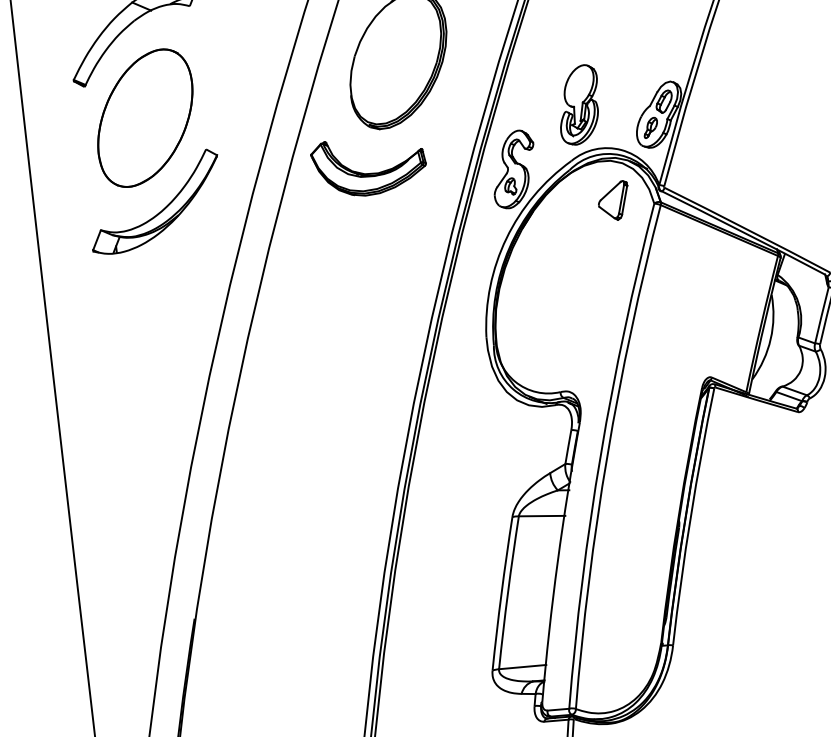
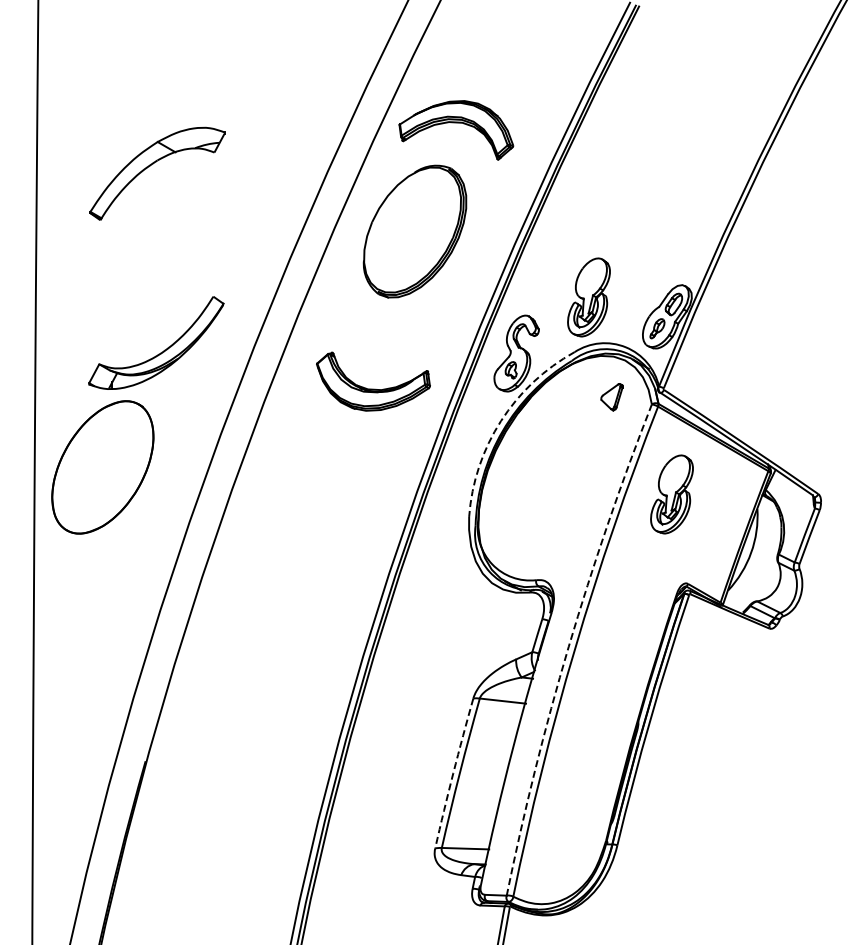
part: (145, 118) -> (102, 467), moved
part: (370, 172) -> (373, 388), moved
part: (613, 201) -> (611, 397), size x0.7
arc: (506, 238) -> (500, 421), solid -> dashed
part: (684, 290) -> (671, 494), added
arc: (600, 454) -> (568, 646), solid -> dashed
arc: (501, 593) -> (453, 773), solid -> dashed

